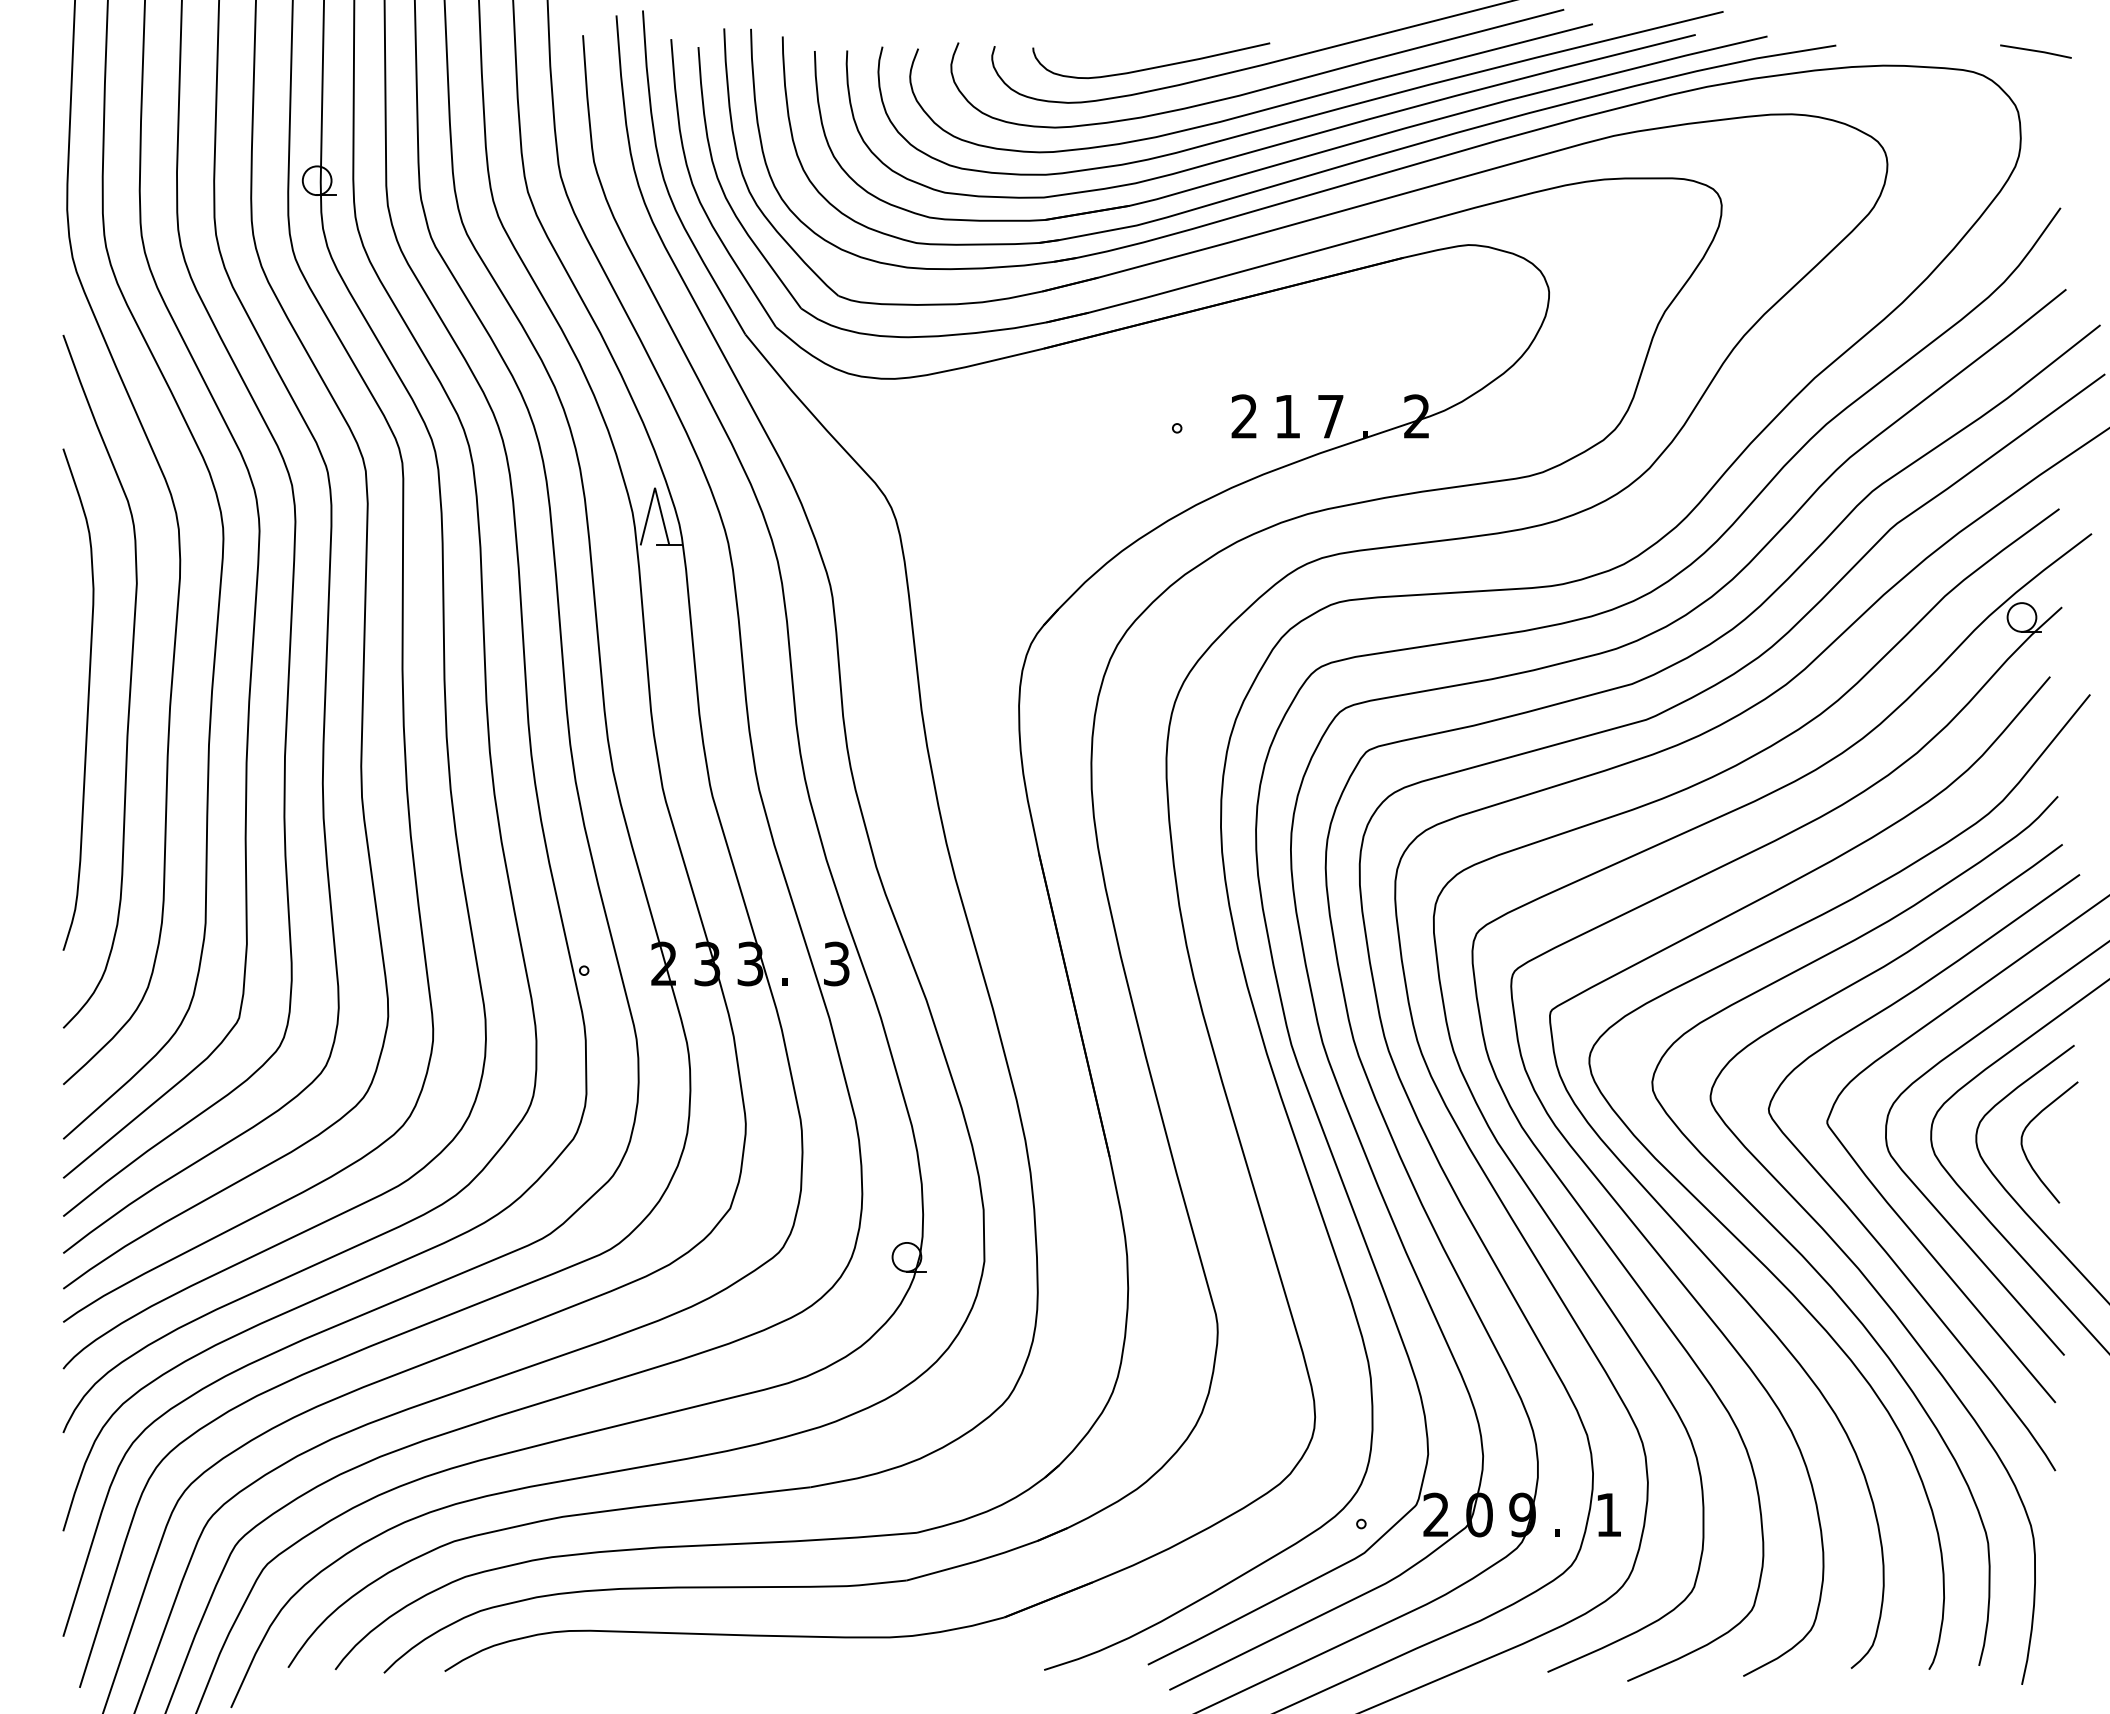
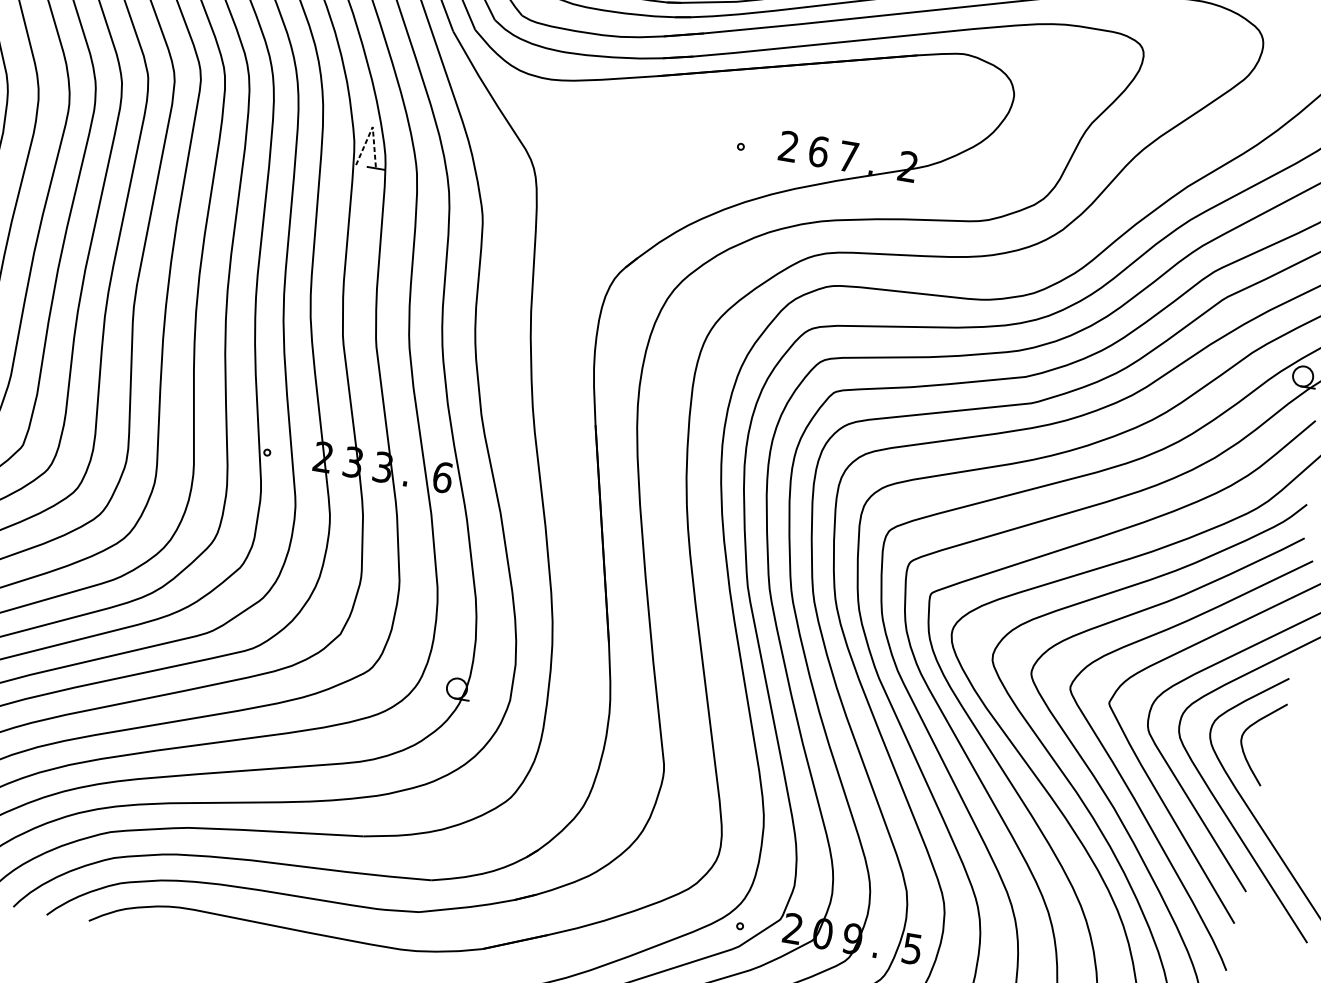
text: (1287, 416) -> (818, 151), 1 -> 6
line: (655, 487) -> (373, 126), solid -> dashed
text: (836, 963) -> (442, 477), 3 -> 6
text: (1608, 1515) -> (912, 949), 1 -> 5

